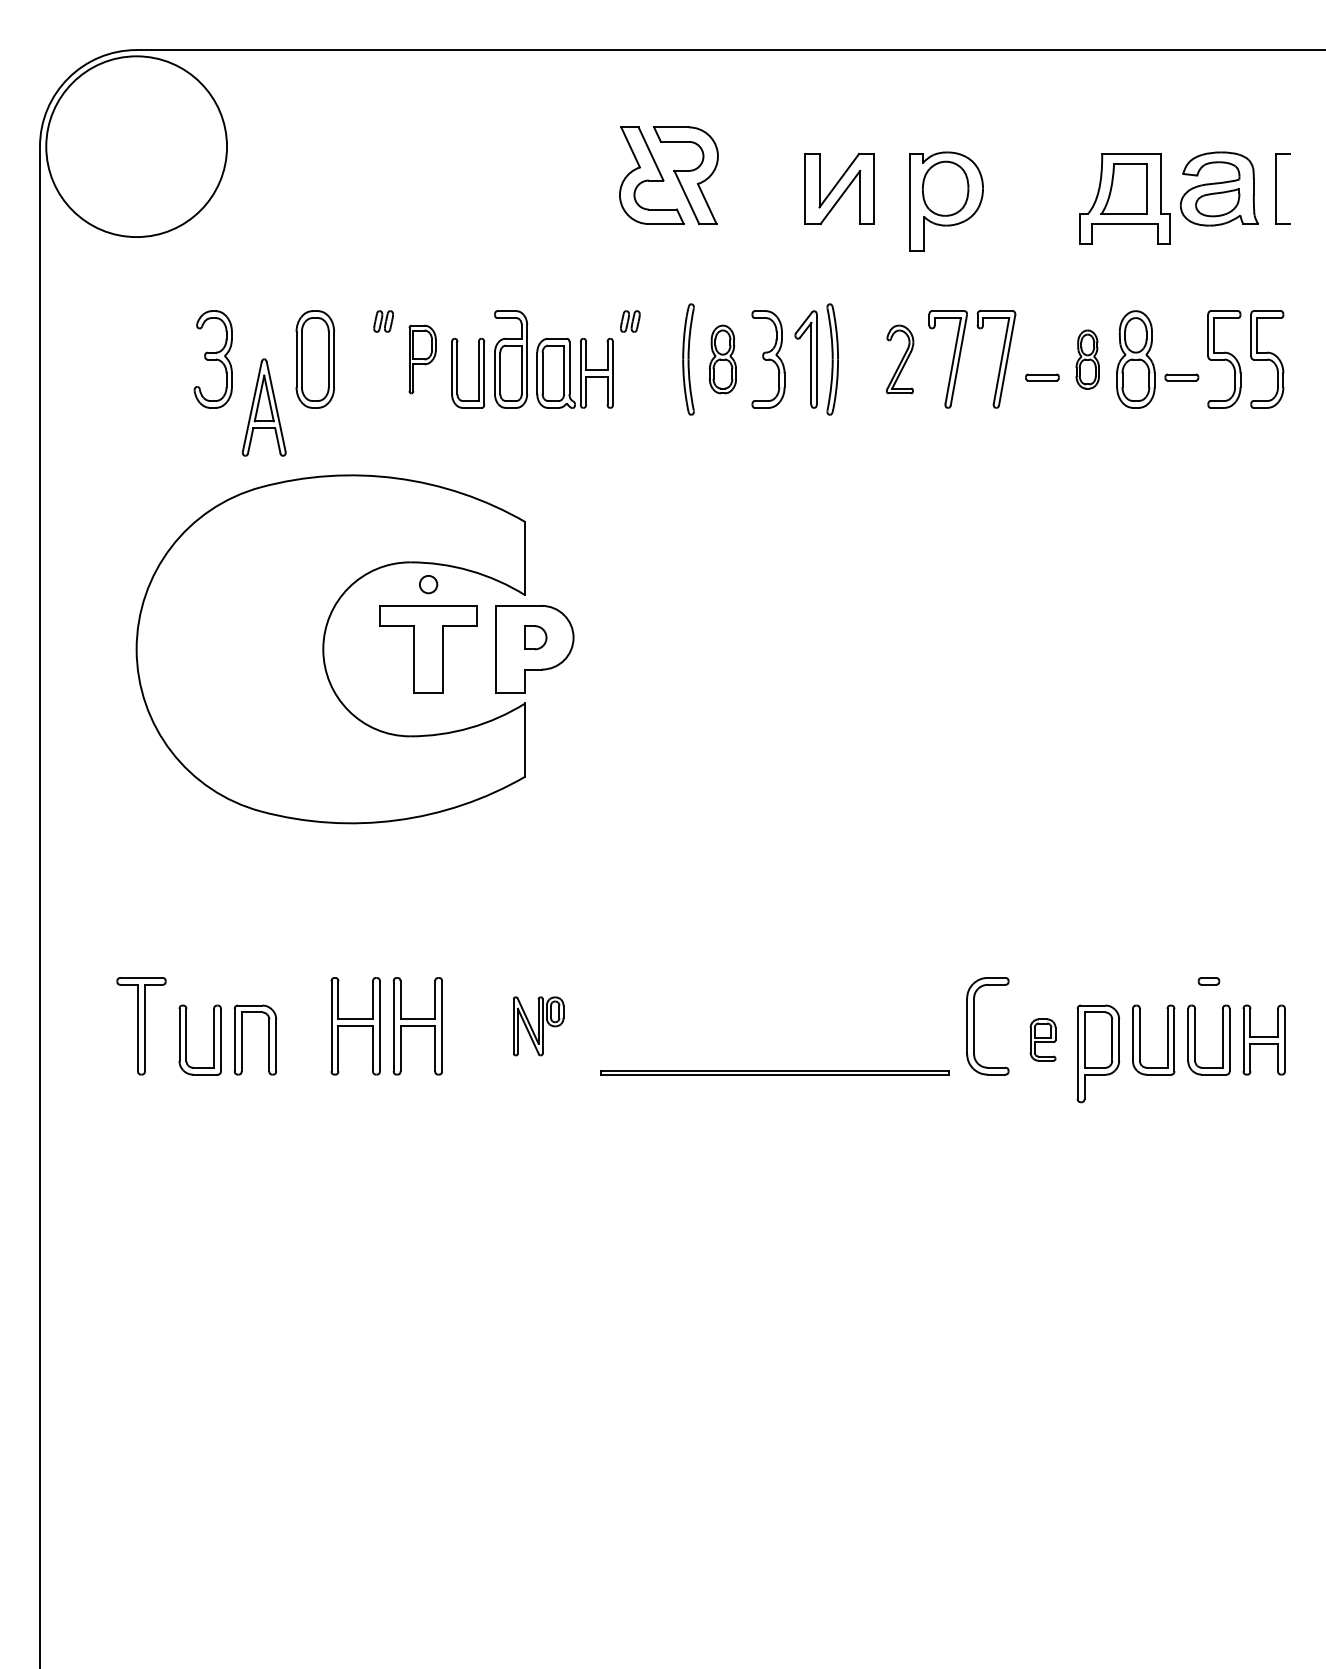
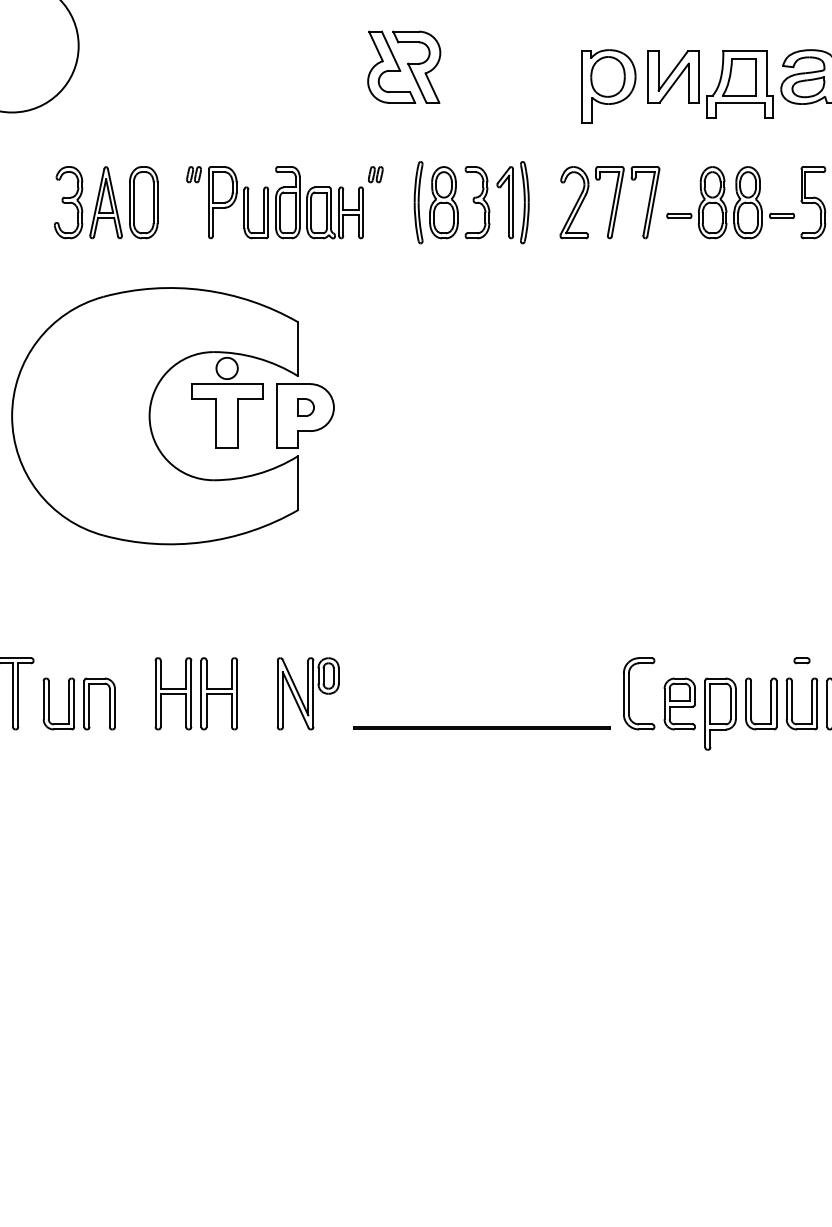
part: (839, 189) -> (673, 77), moved
part: (422, 359) -> (222, 202), size x1.43
part: (722, 359) -> (443, 202), size x1.43
part: (899, 359) -> (574, 202), size x1.43
part: (1087, 359) -> (712, 202), size x1.67
part: (263, 407) -> (105, 202), moved
circle: (428, 584) -> (227, 368), size x1.67
part: (538, 1026) -> (308, 693), size x1.67
part: (1042, 1039) -> (679, 703), size x1.67

